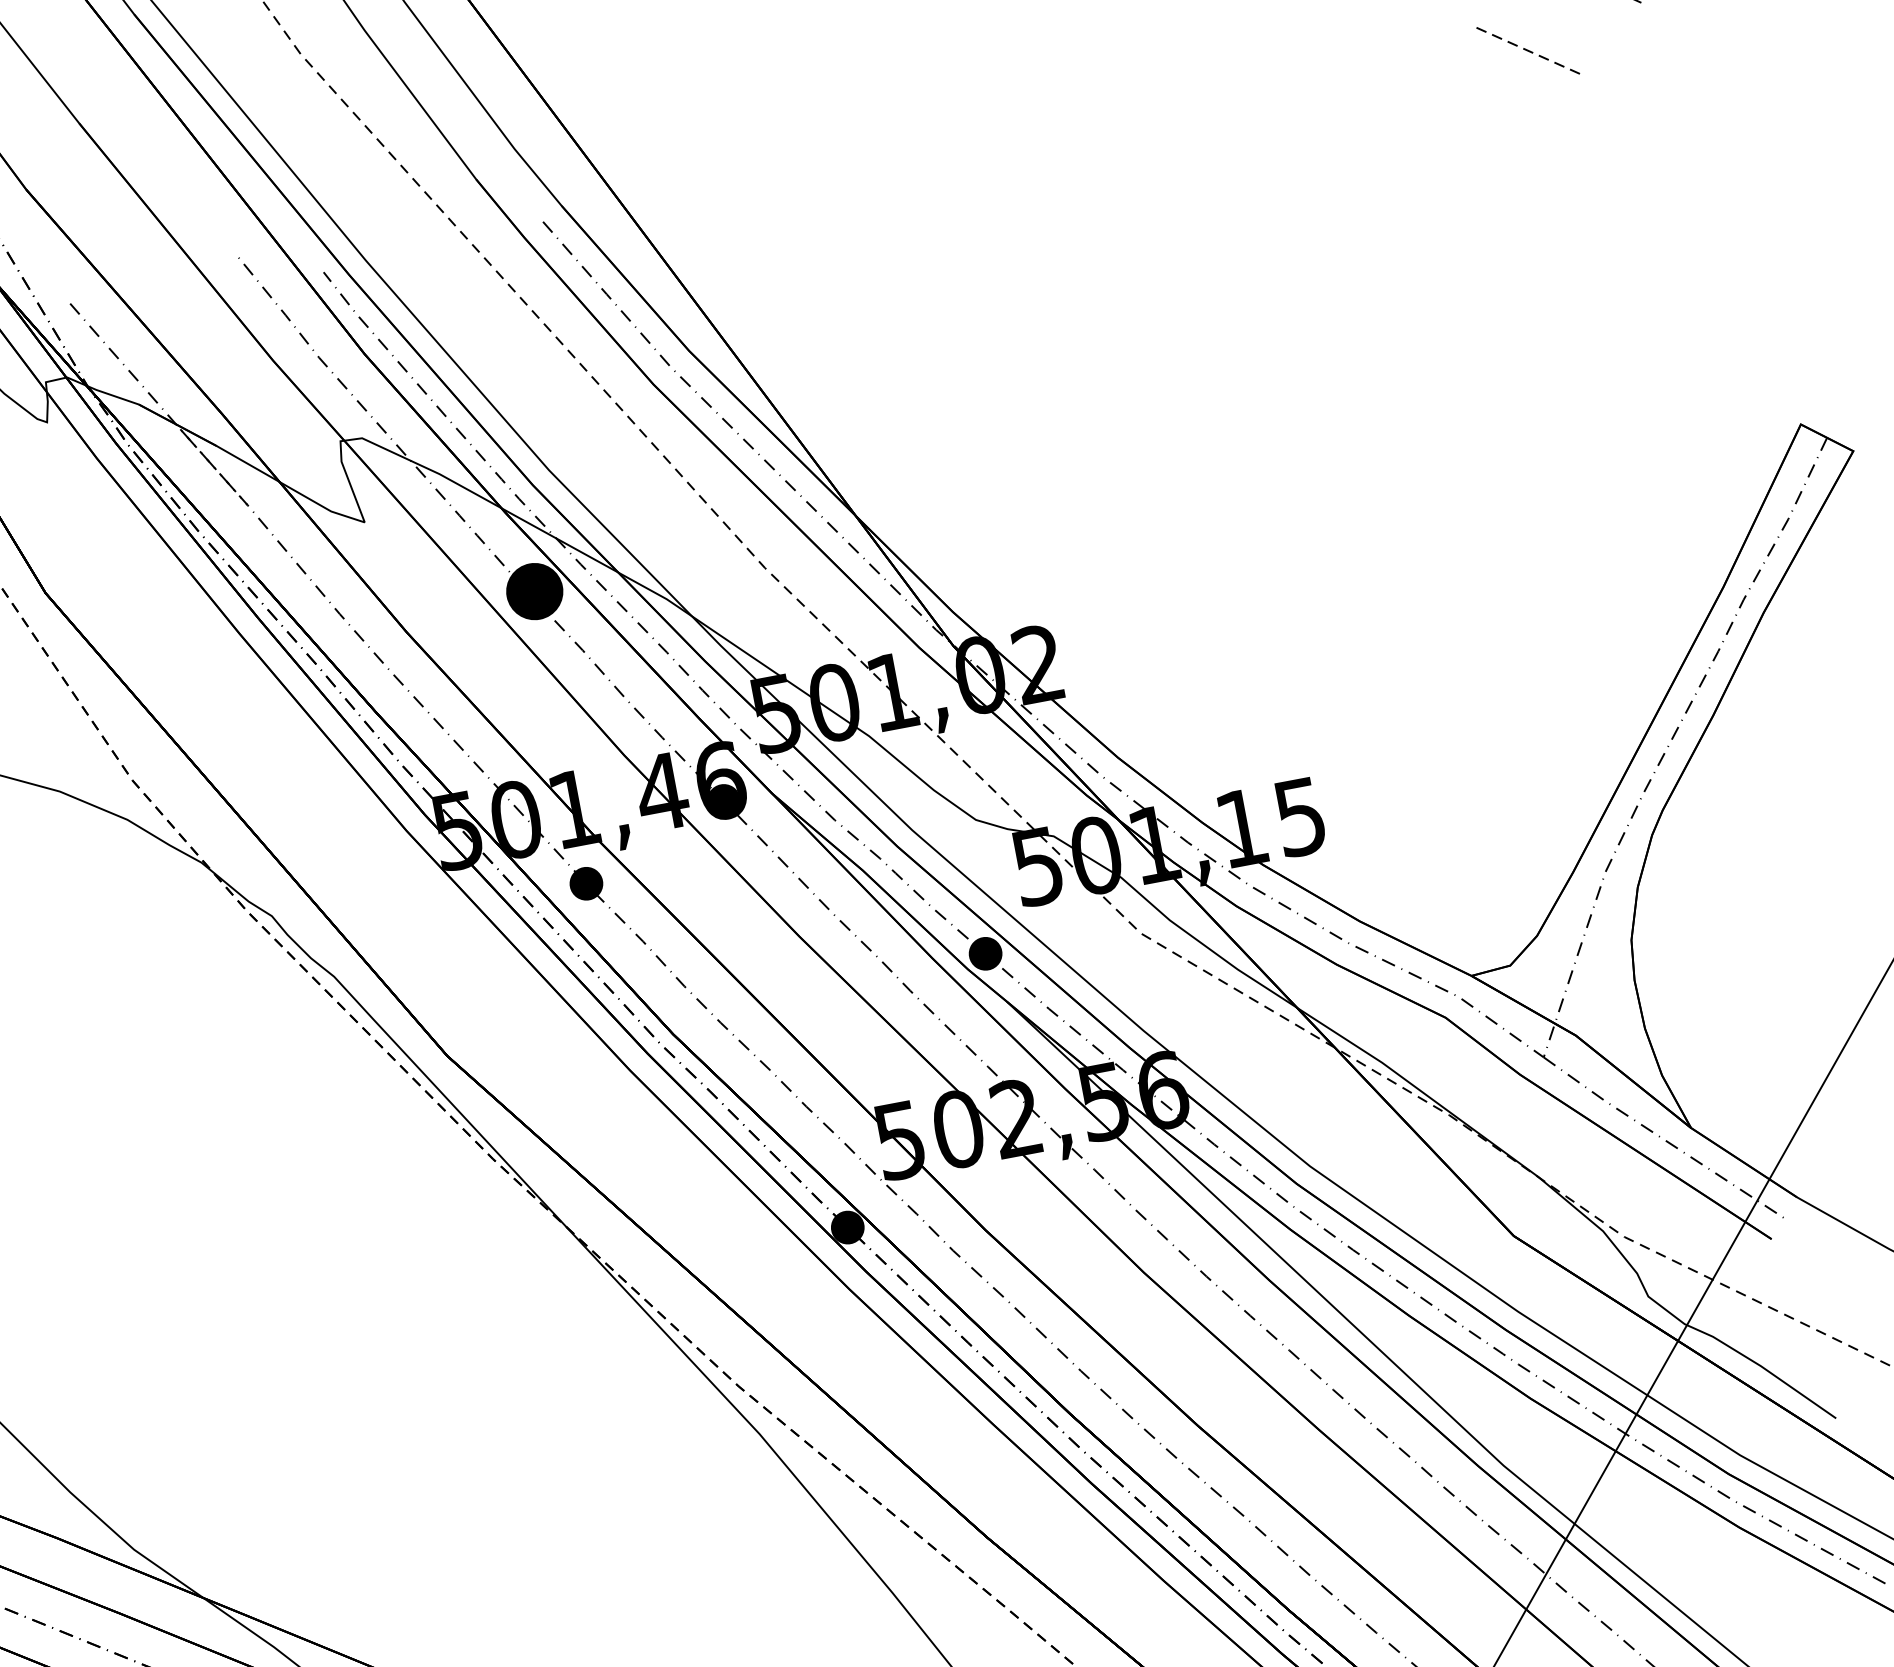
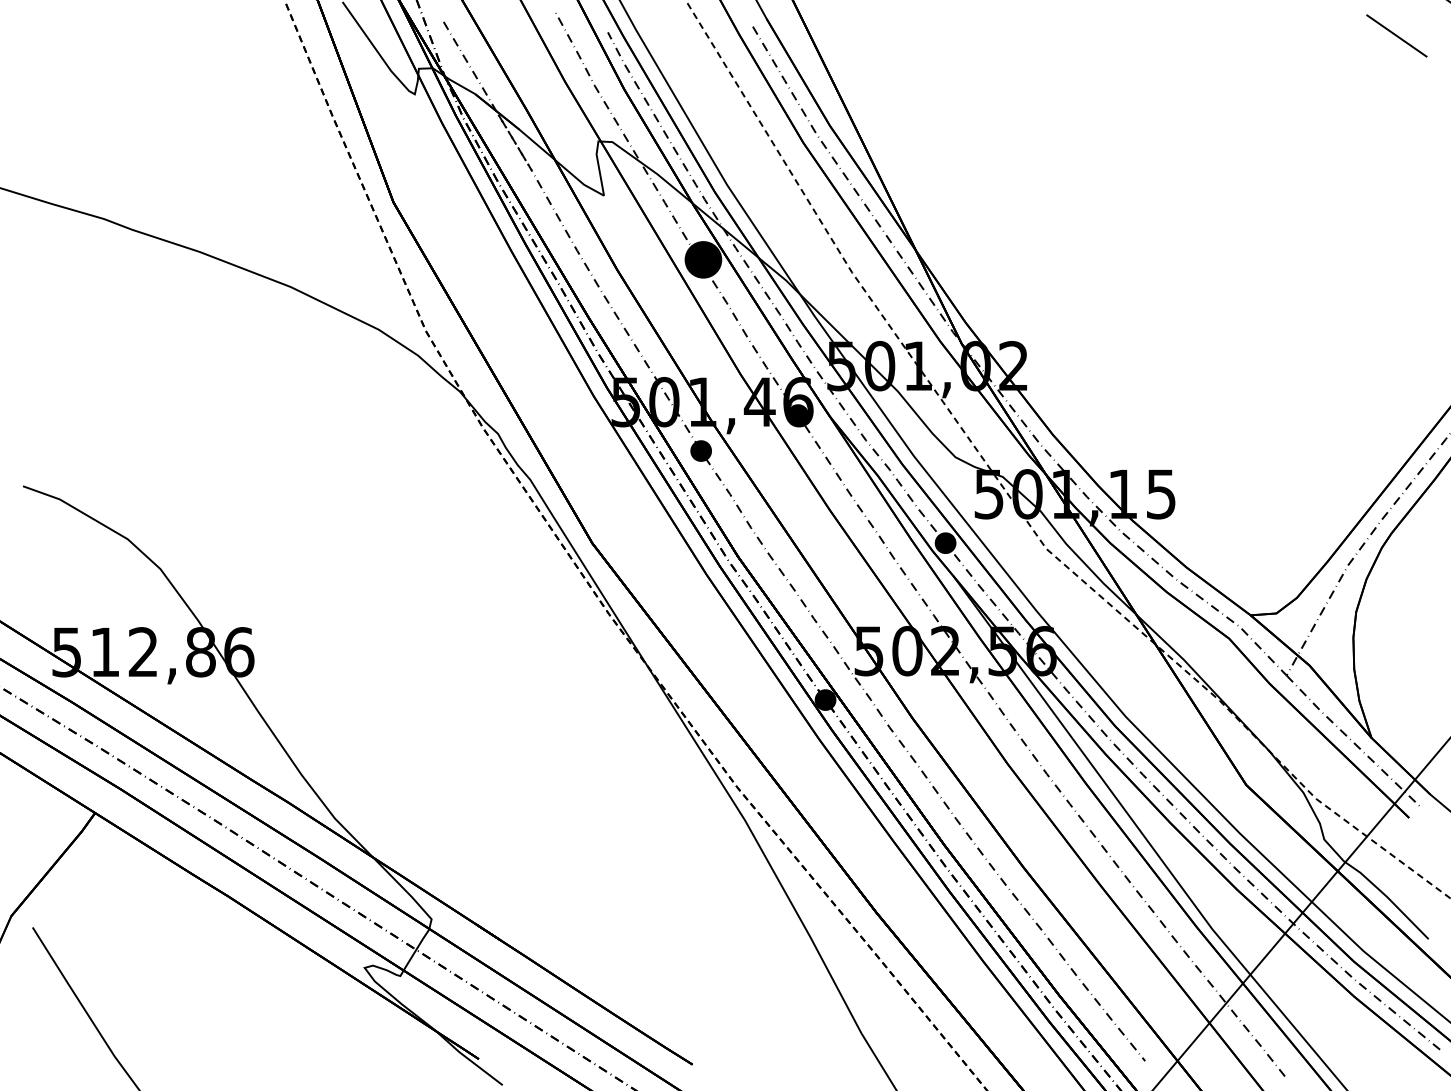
line: (1526, 49) -> (1396, 35), dashed -> solid

